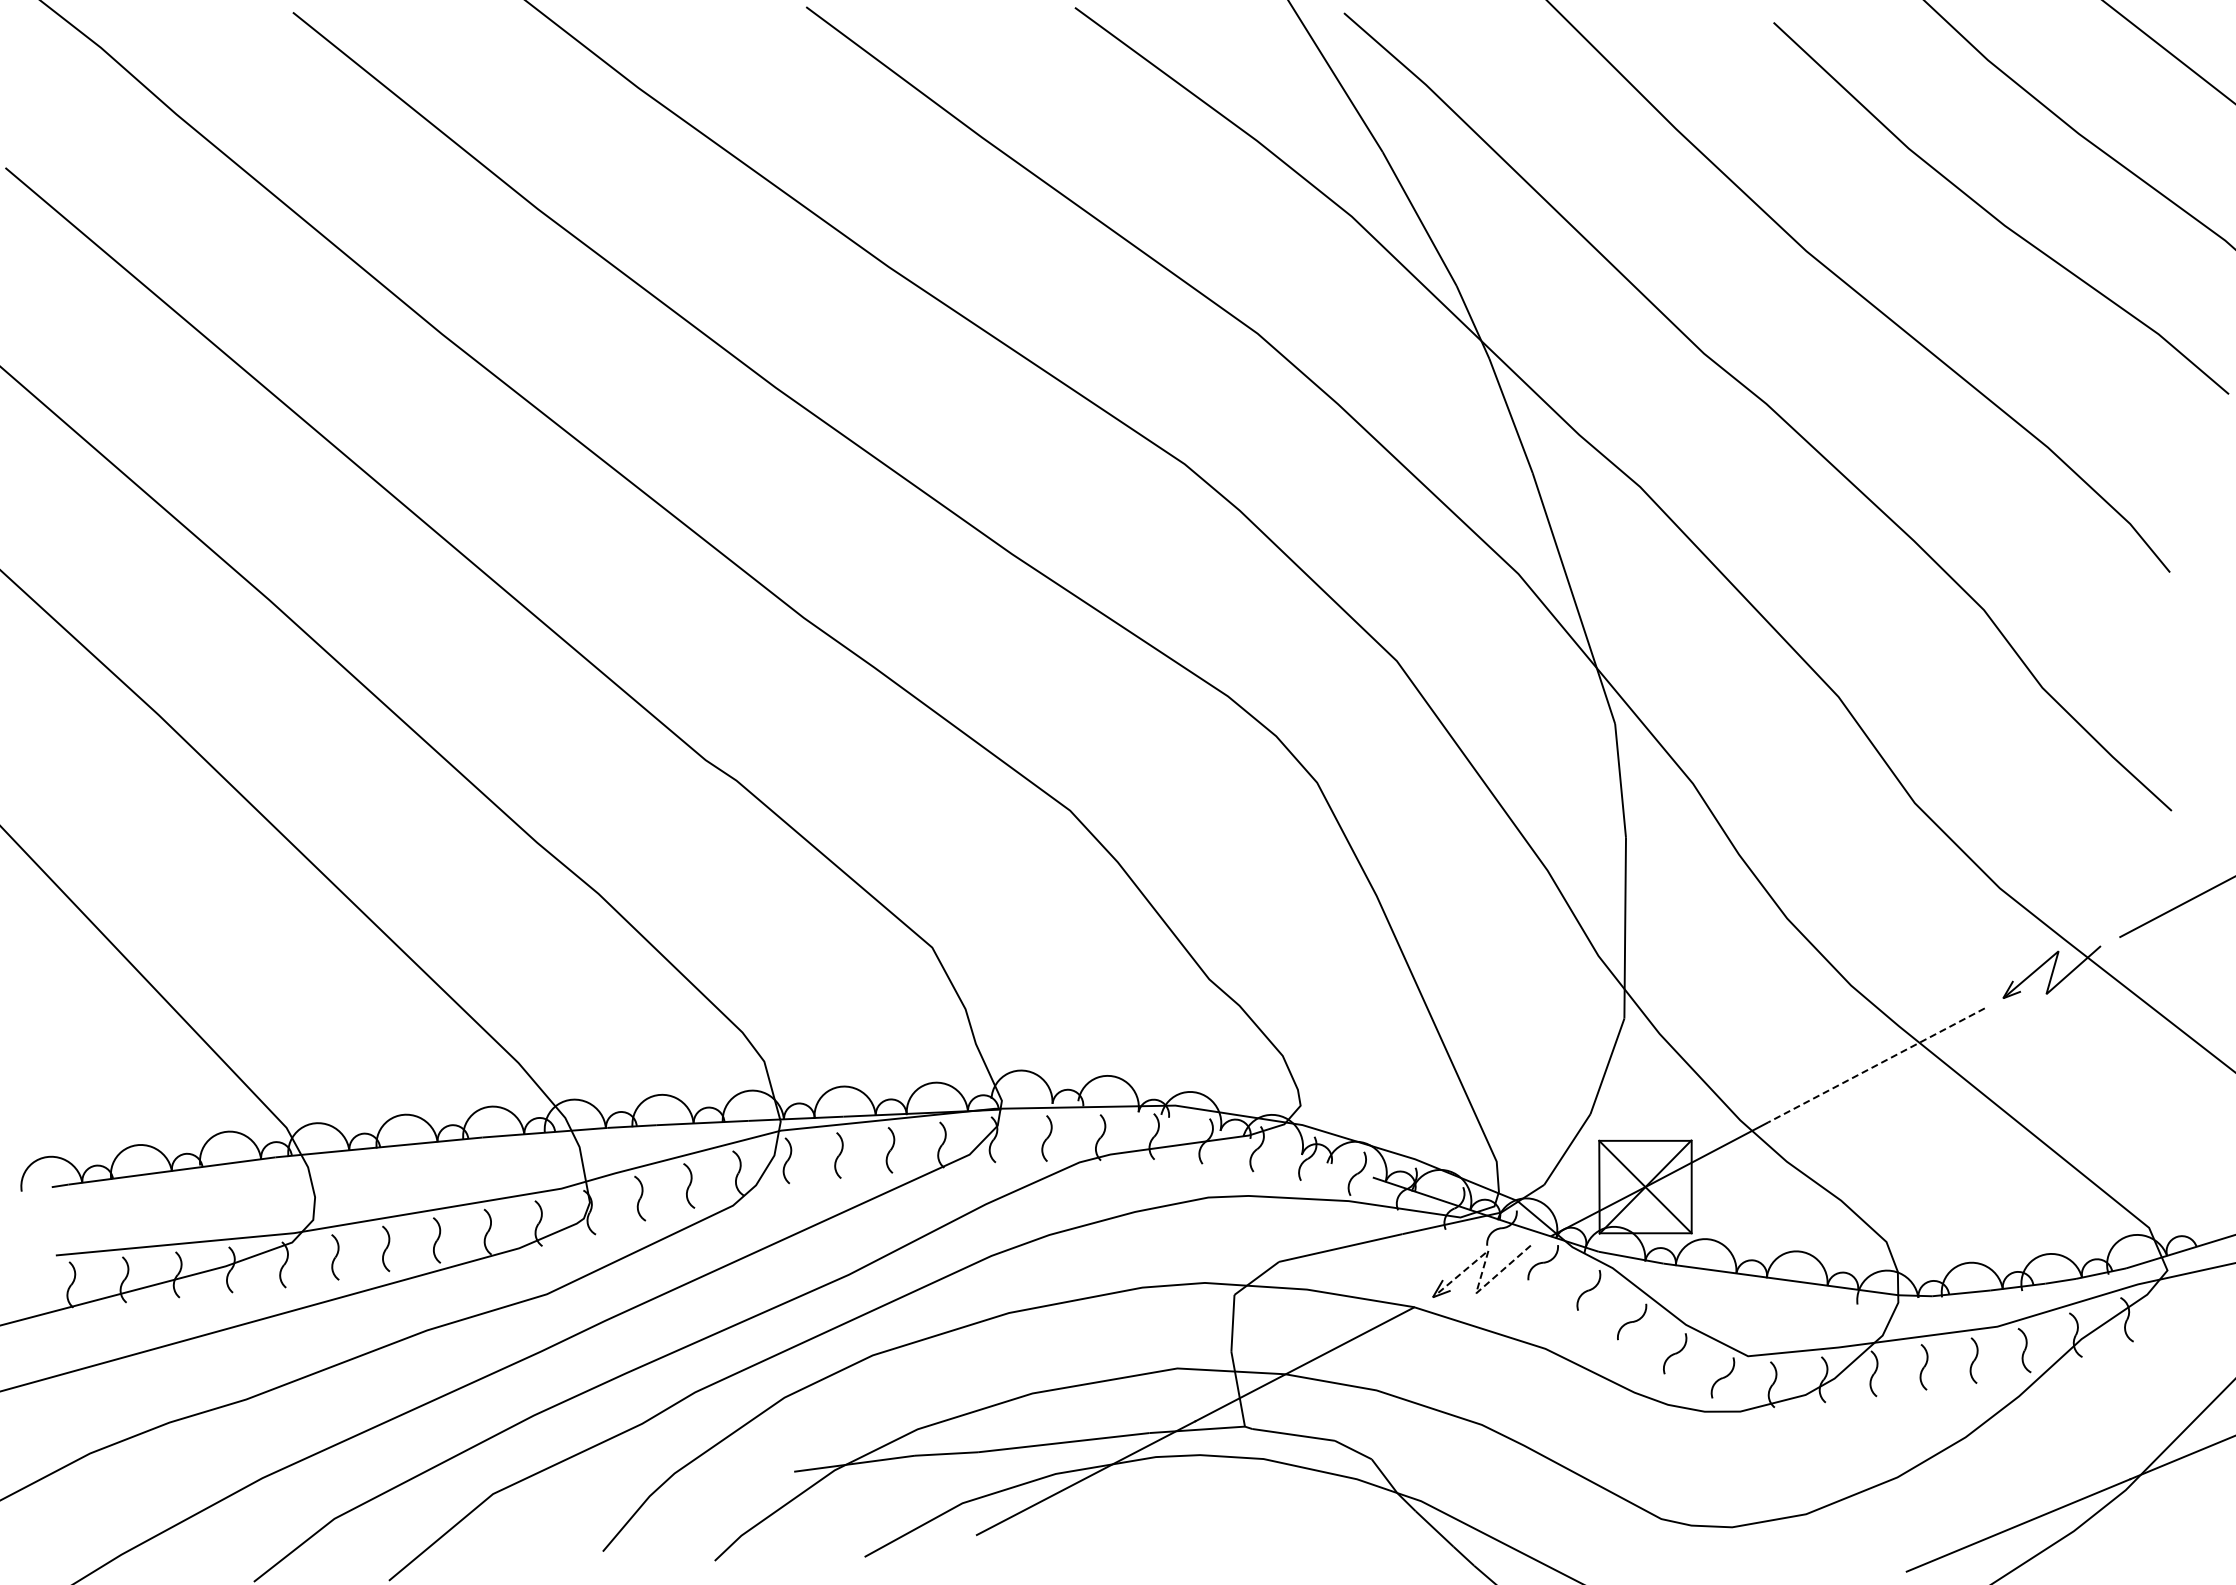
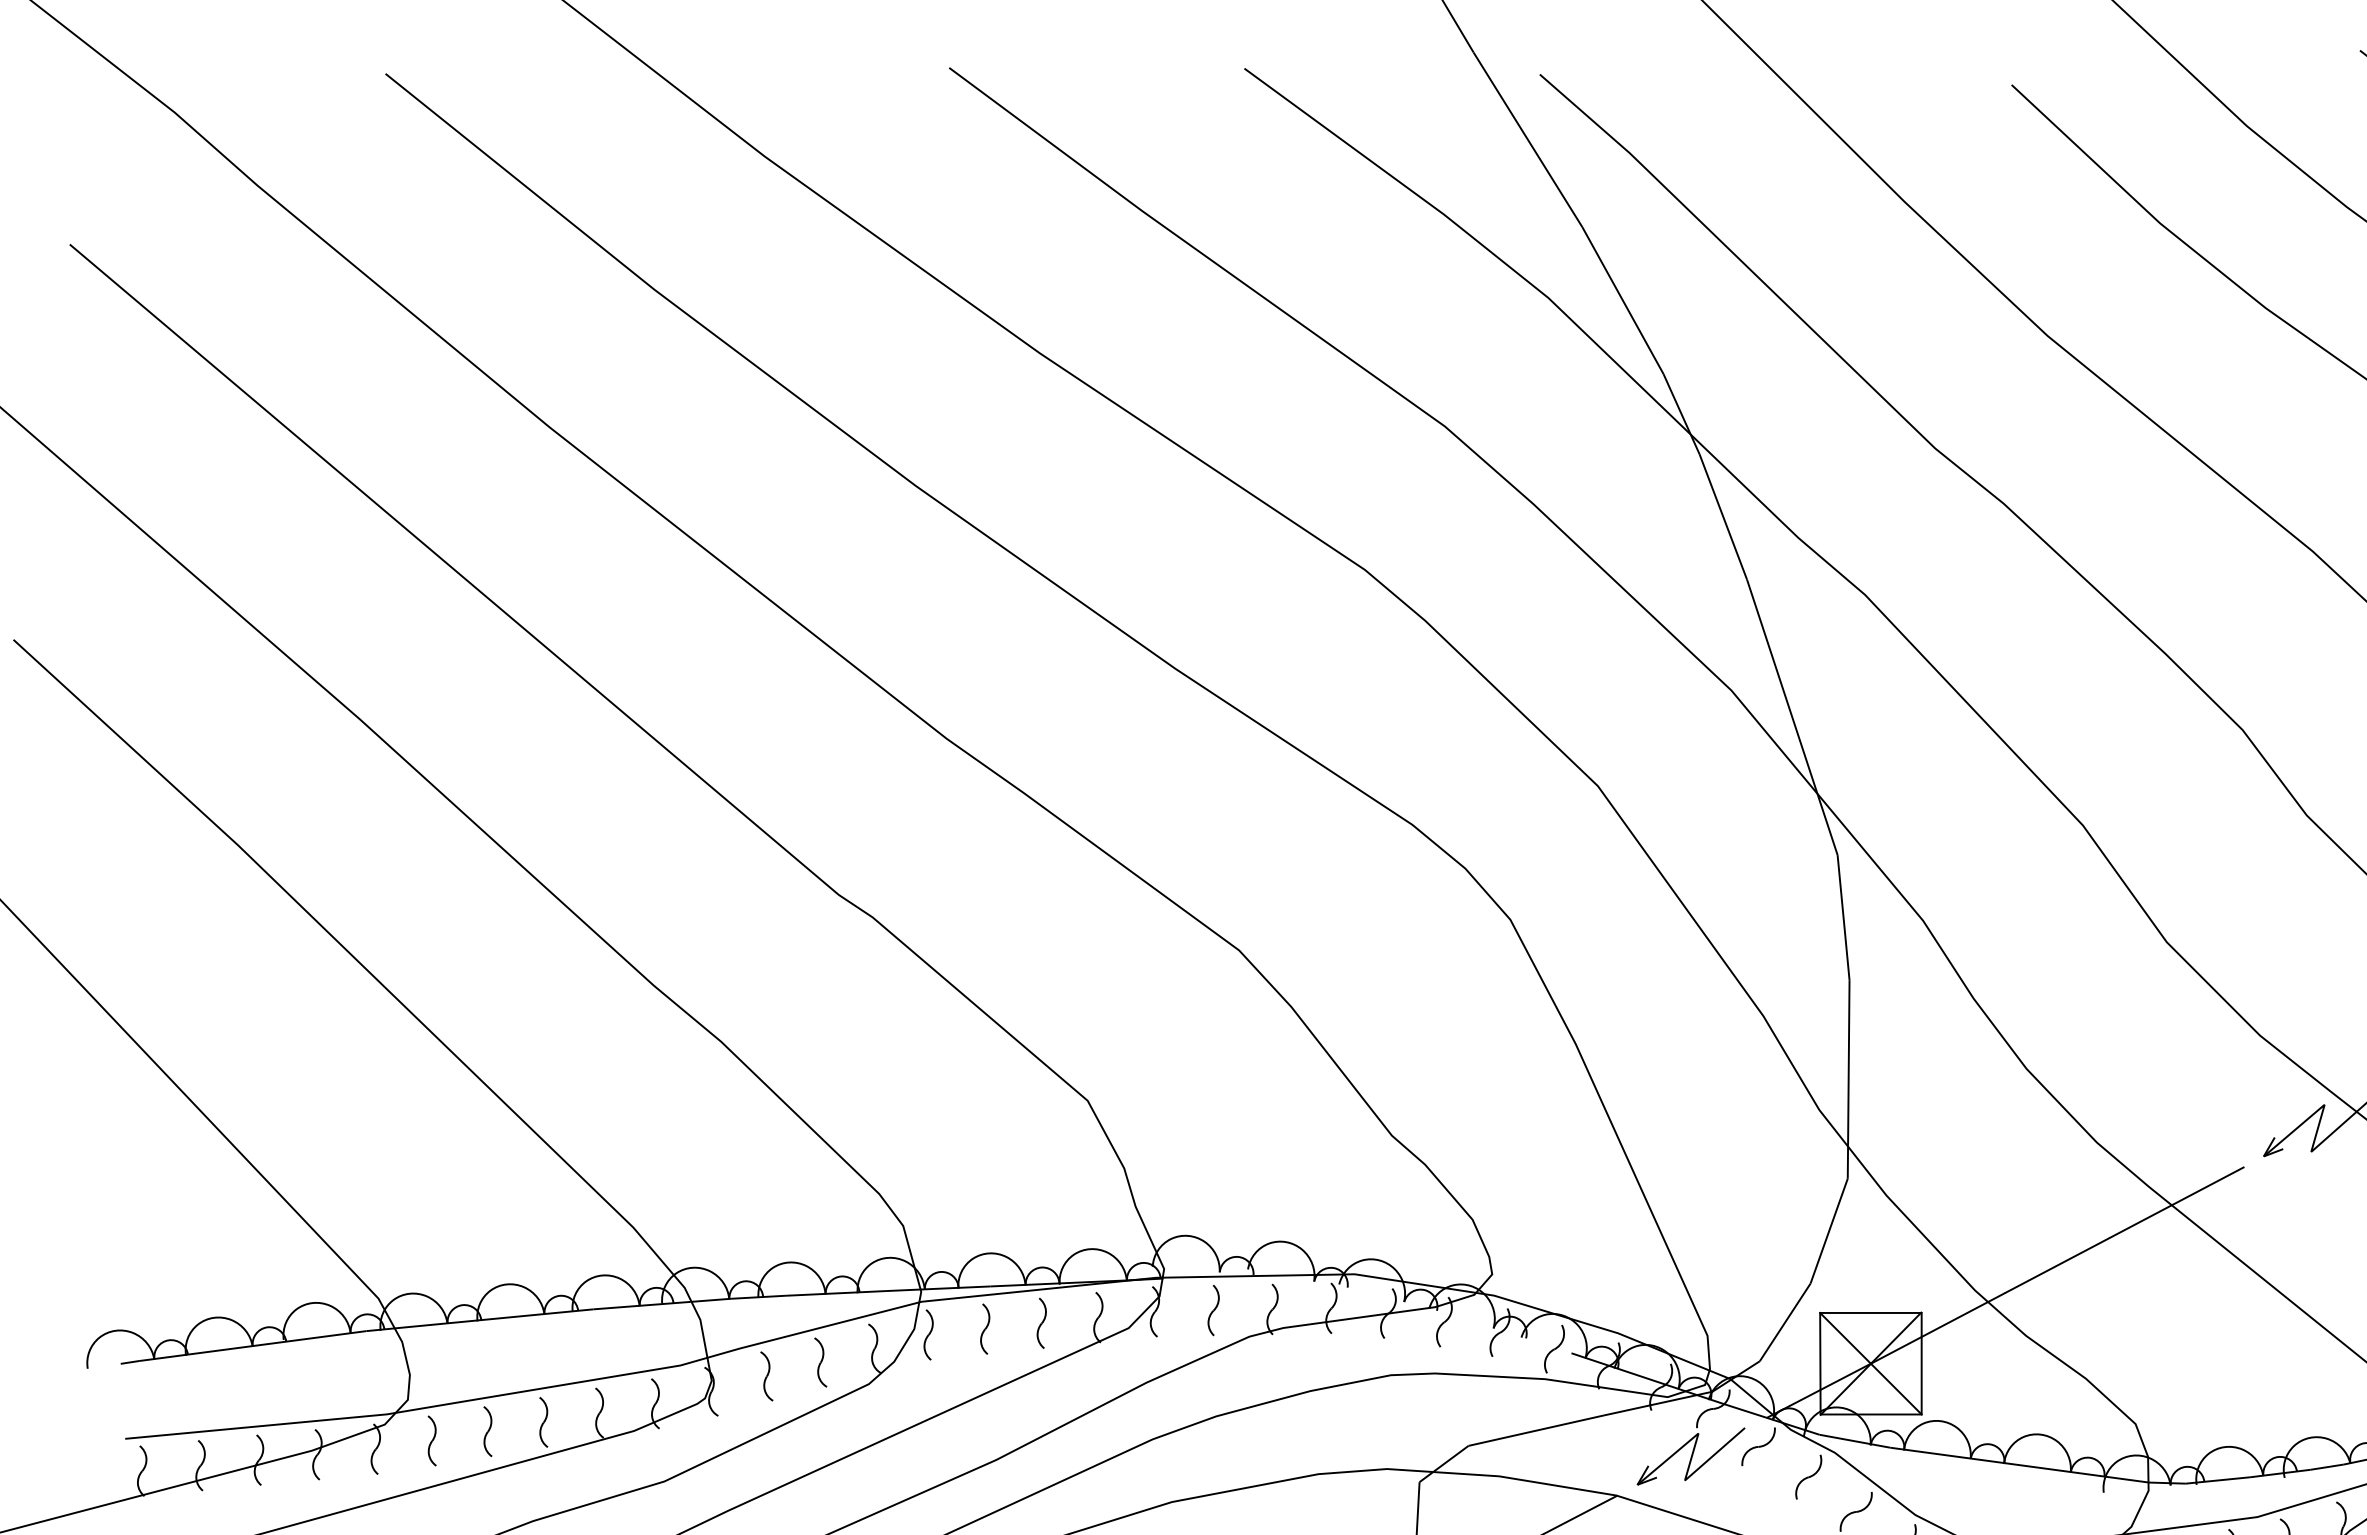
line: (1876, 1065) -> (2124, 1230), dashed -> solid
line: (1482, 1271) -> (1691, 1456), dashed -> solid

